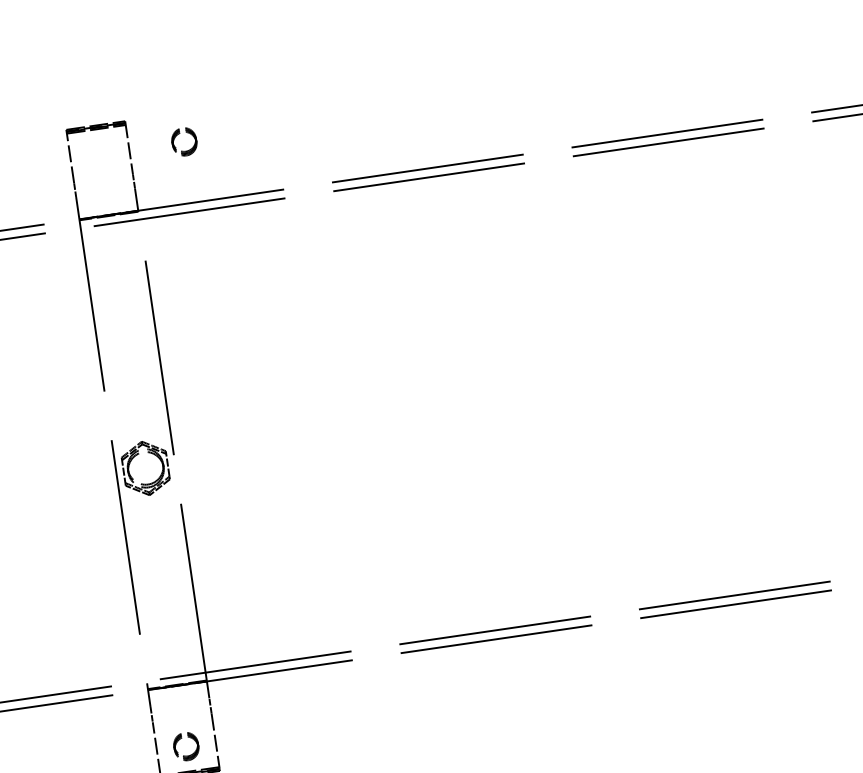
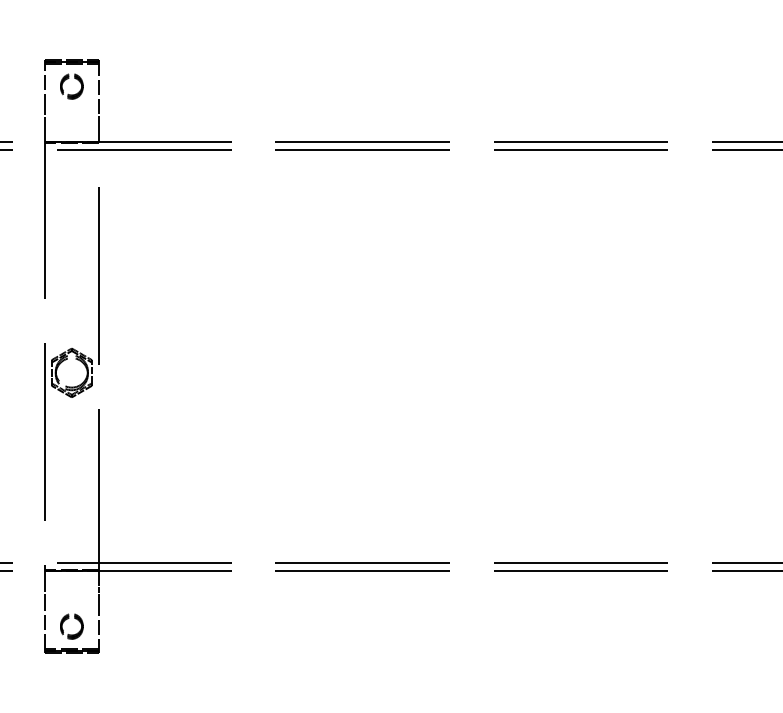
part: (181, 150) -> (68, 93), moved

